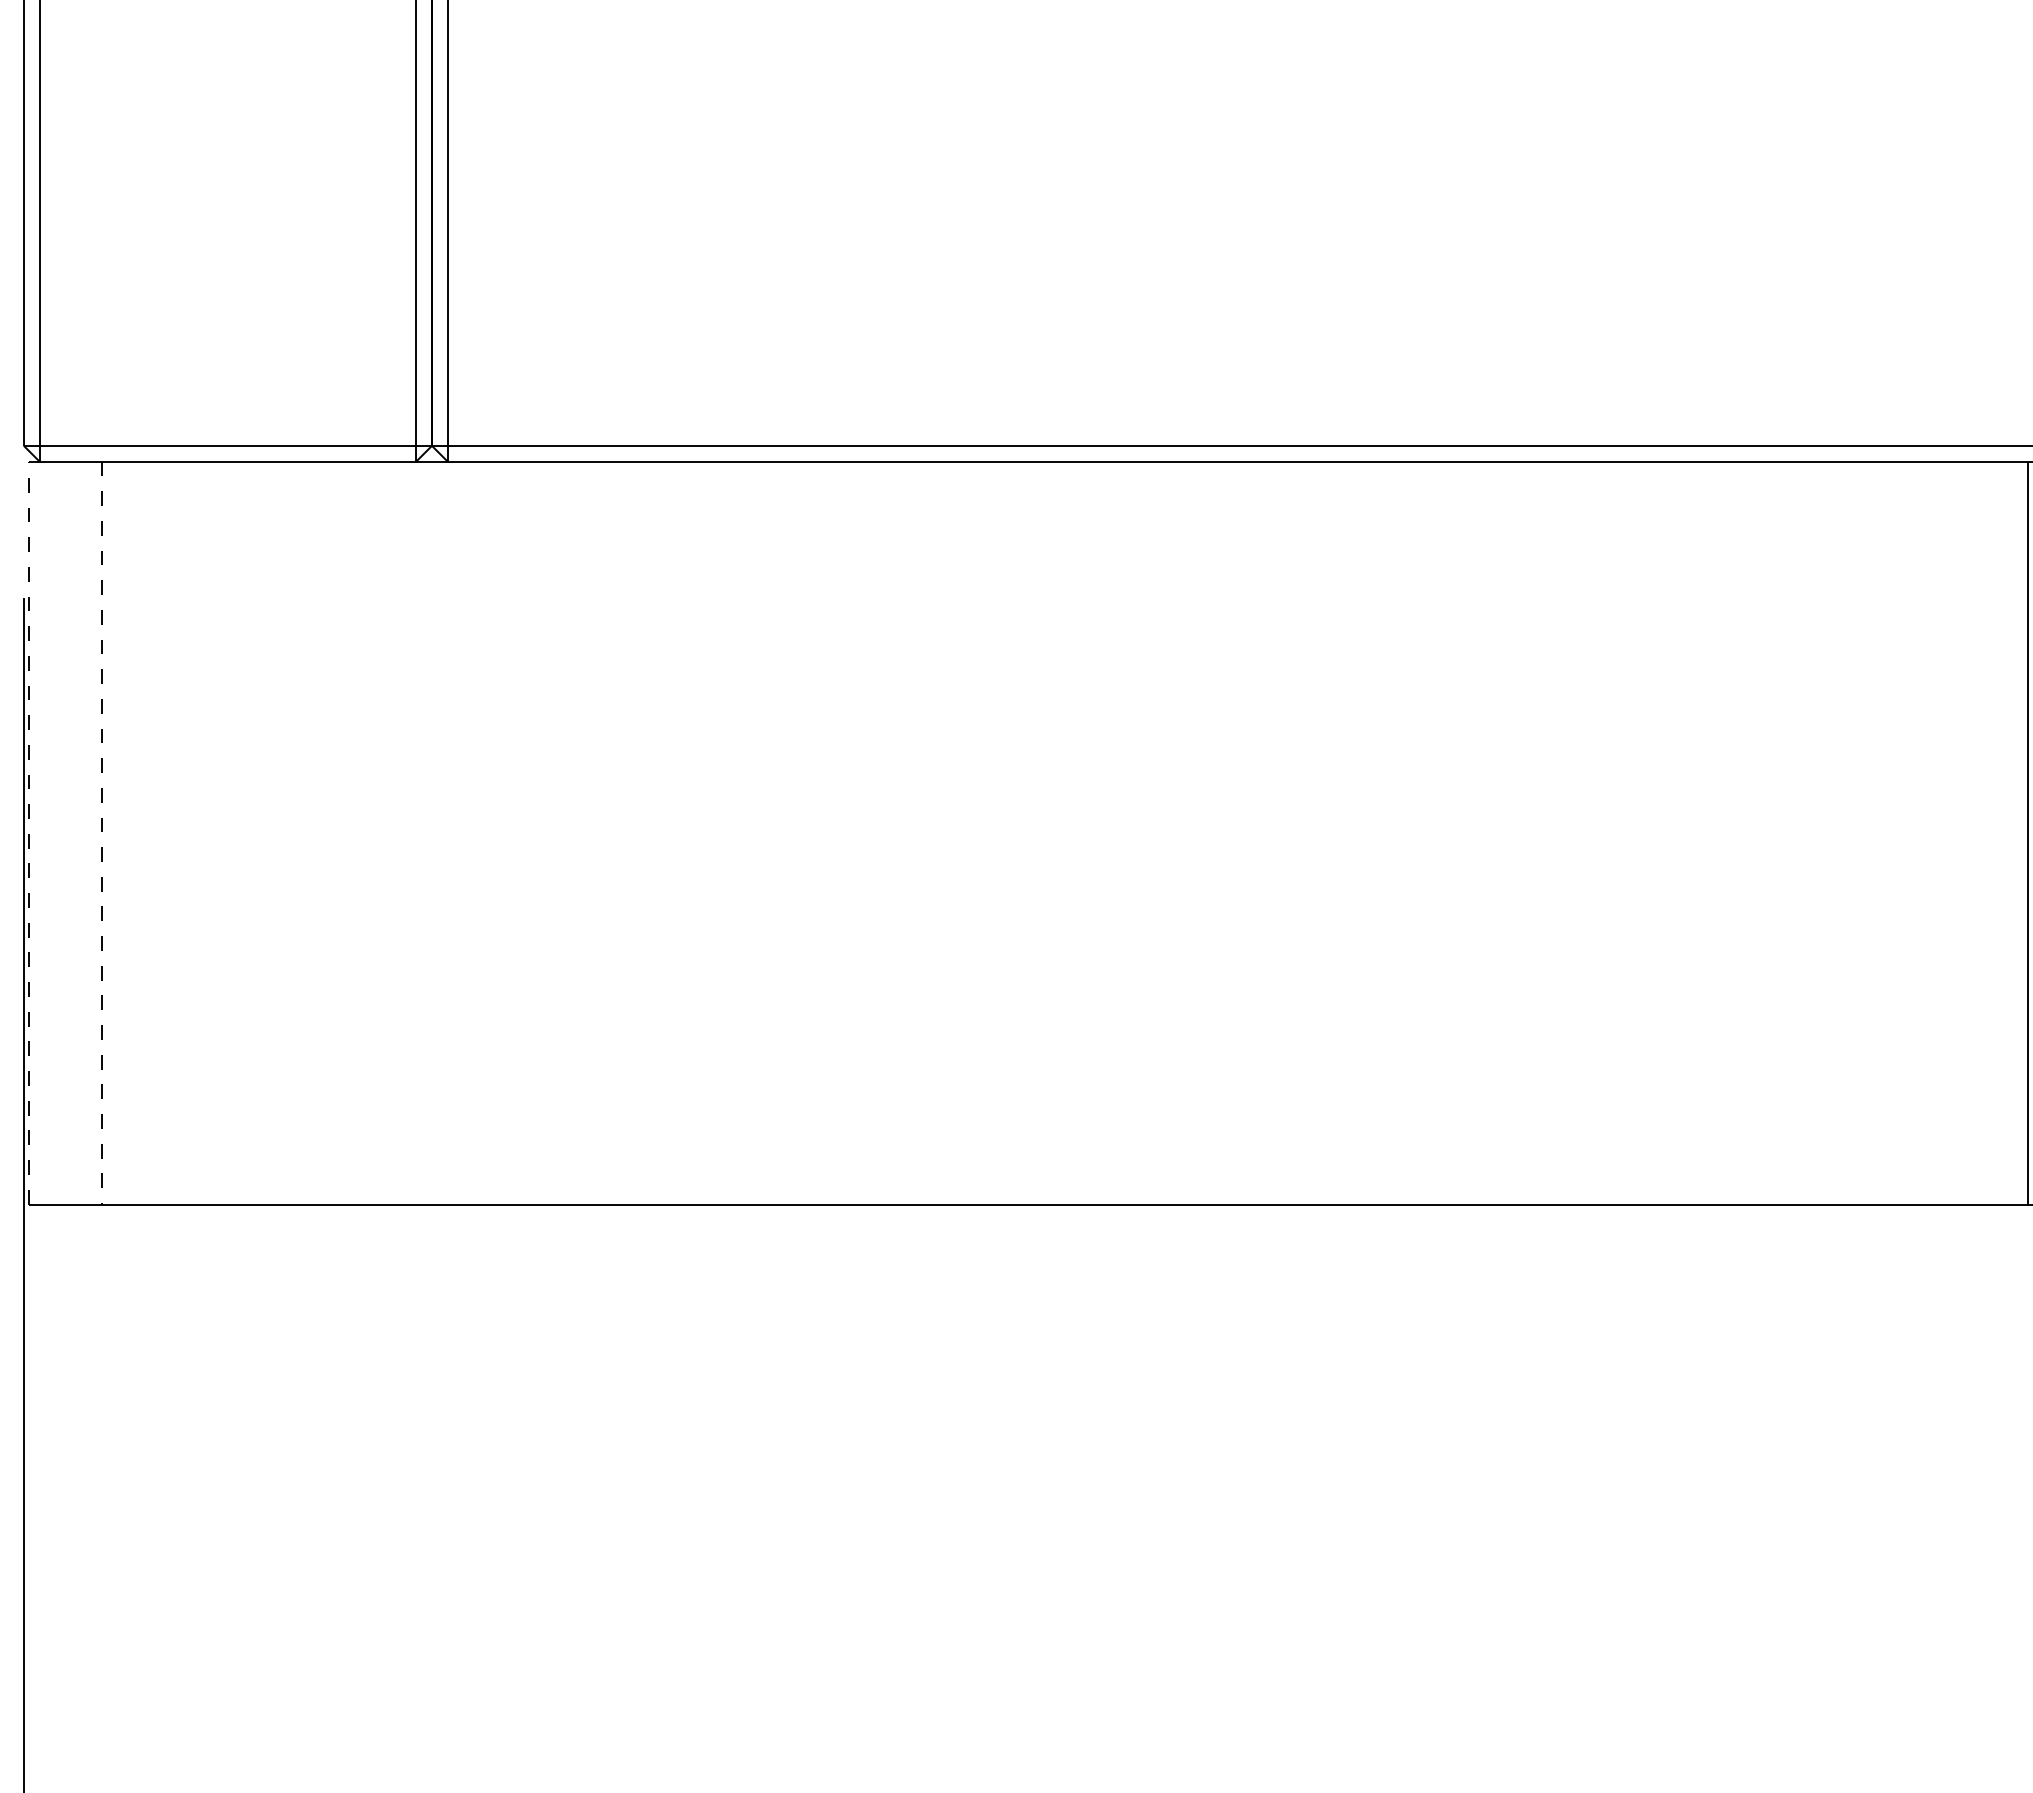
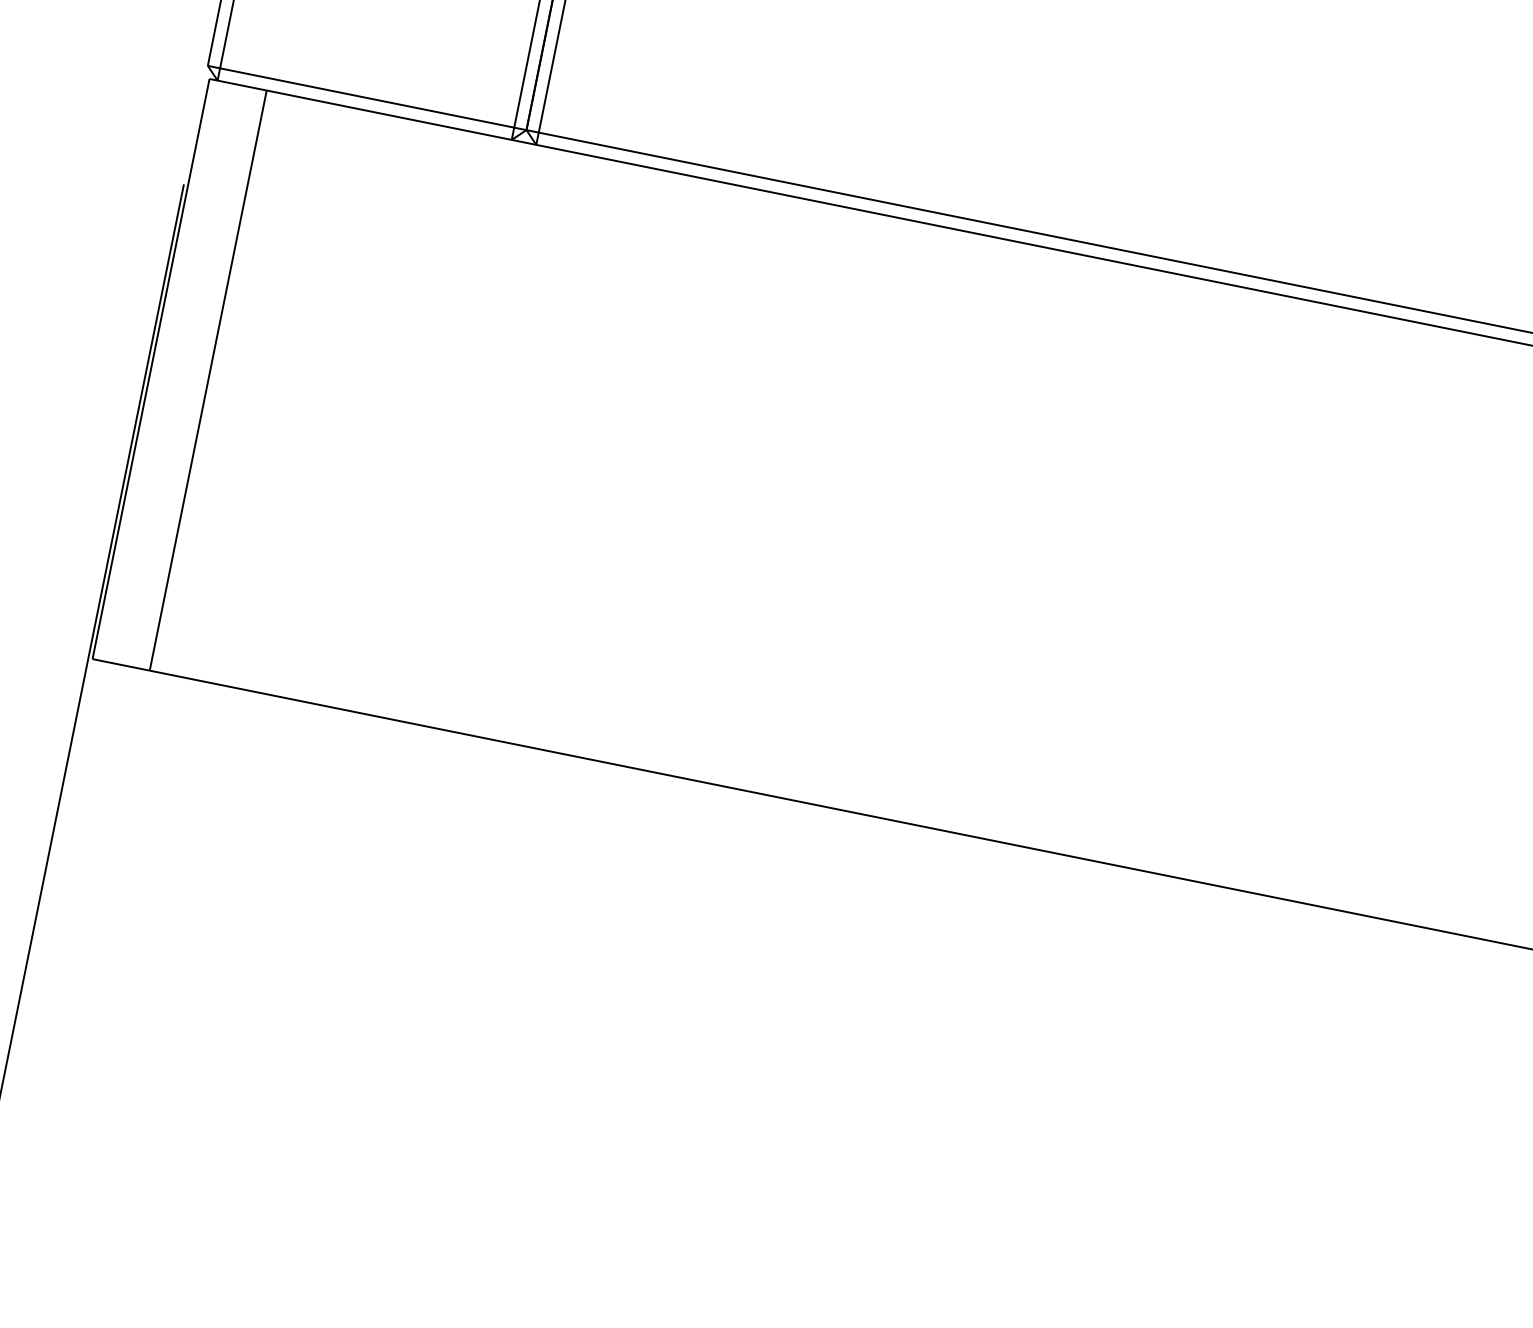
line: (29, 832) -> (151, 368), dashed -> solid
line: (102, 833) -> (208, 380), dashed -> solid

